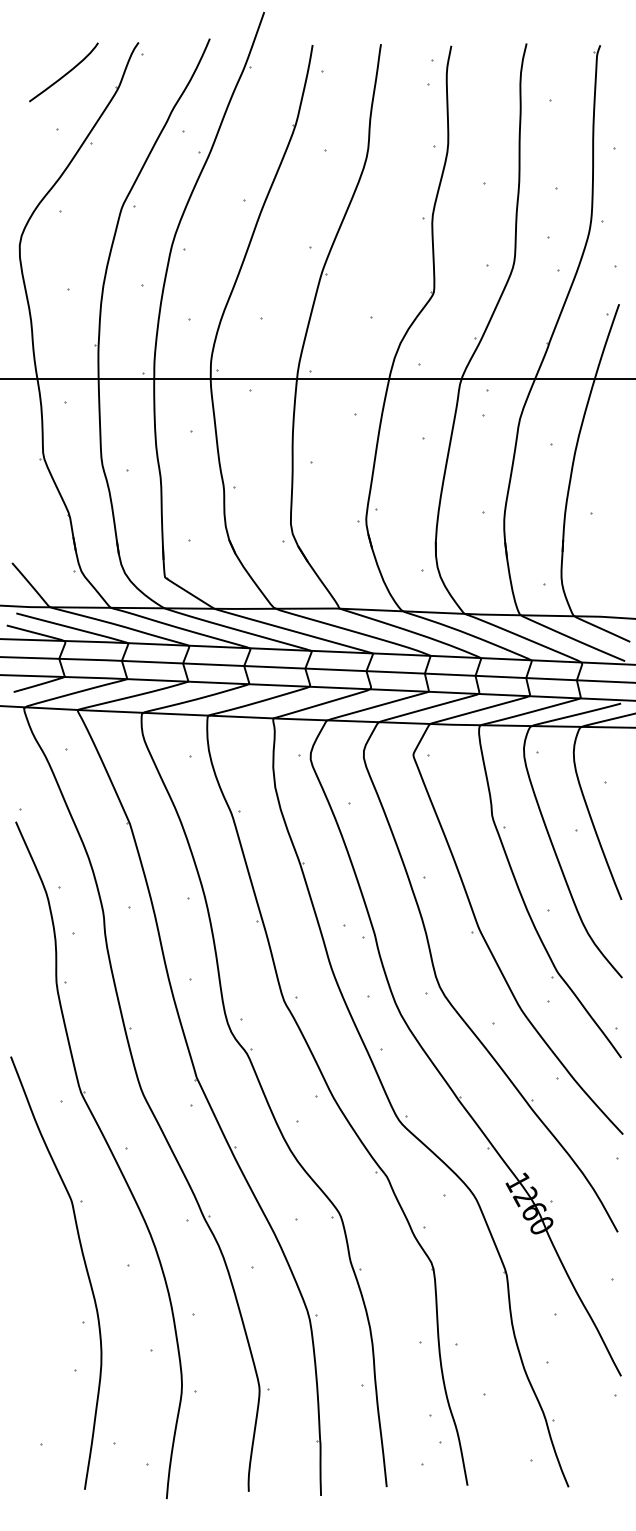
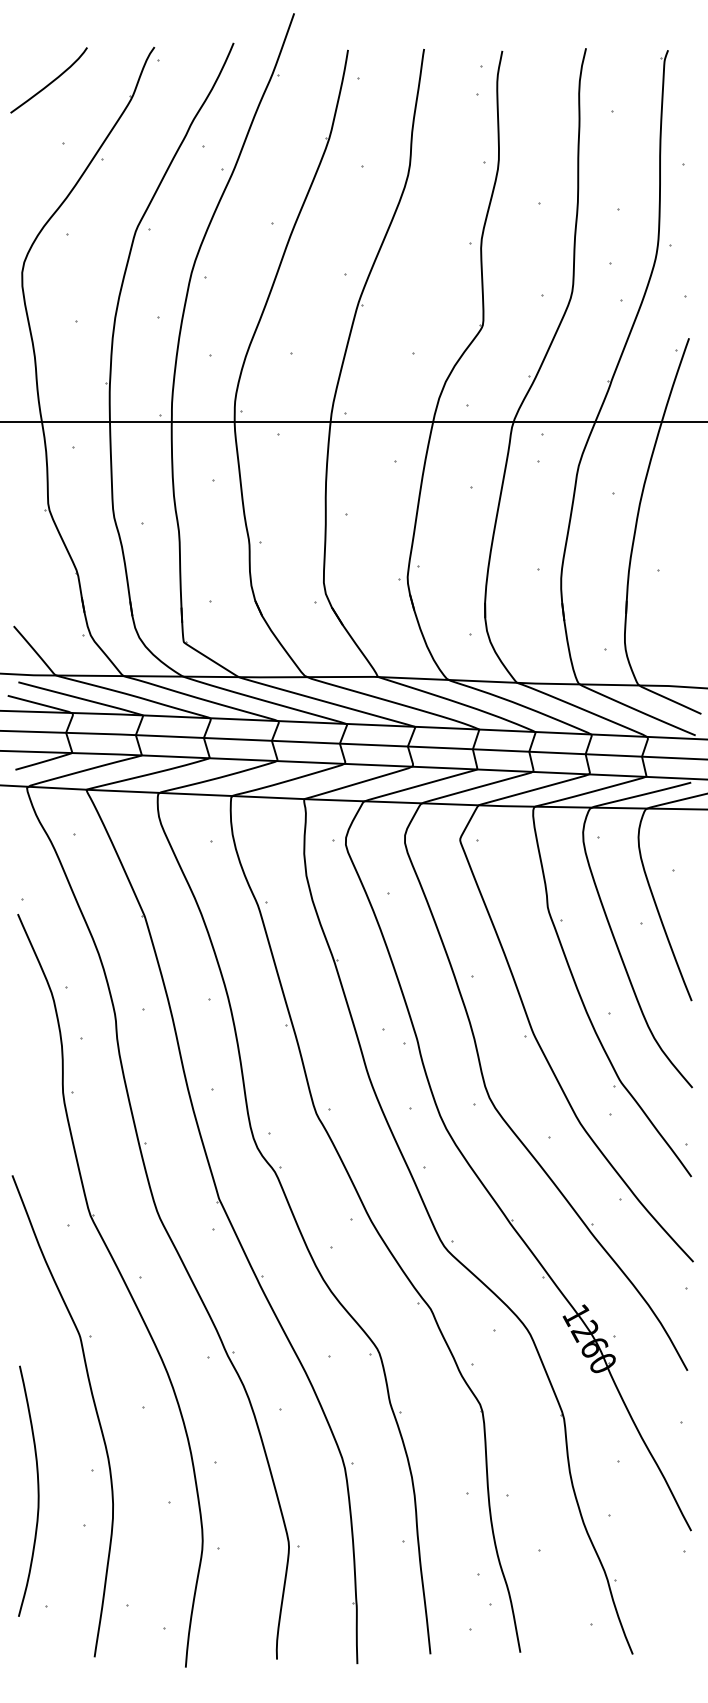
curve: (65, 73) -> (50, 81), moved
curve: (33, 1340) -> (37, 1491), added

